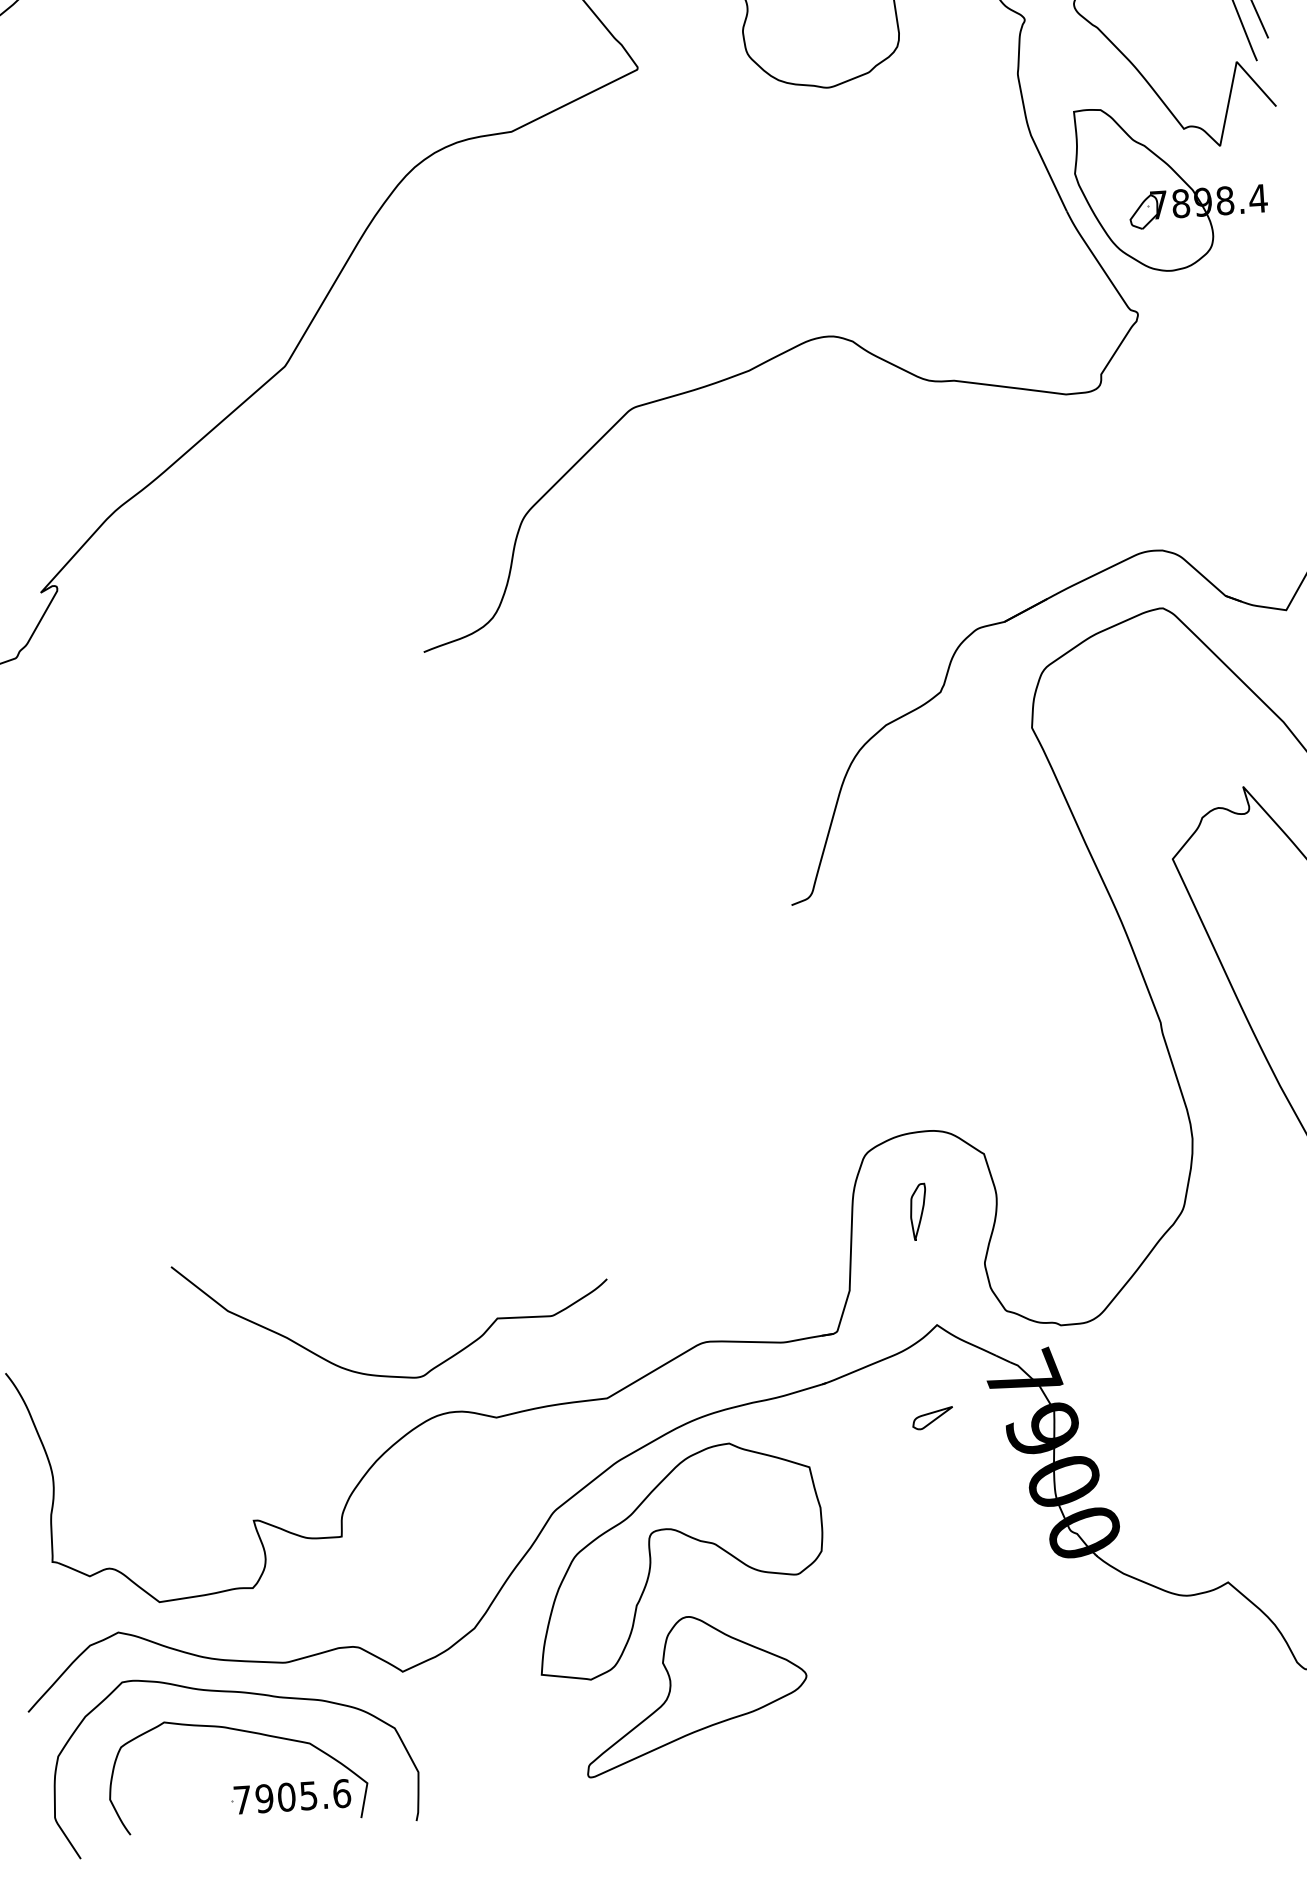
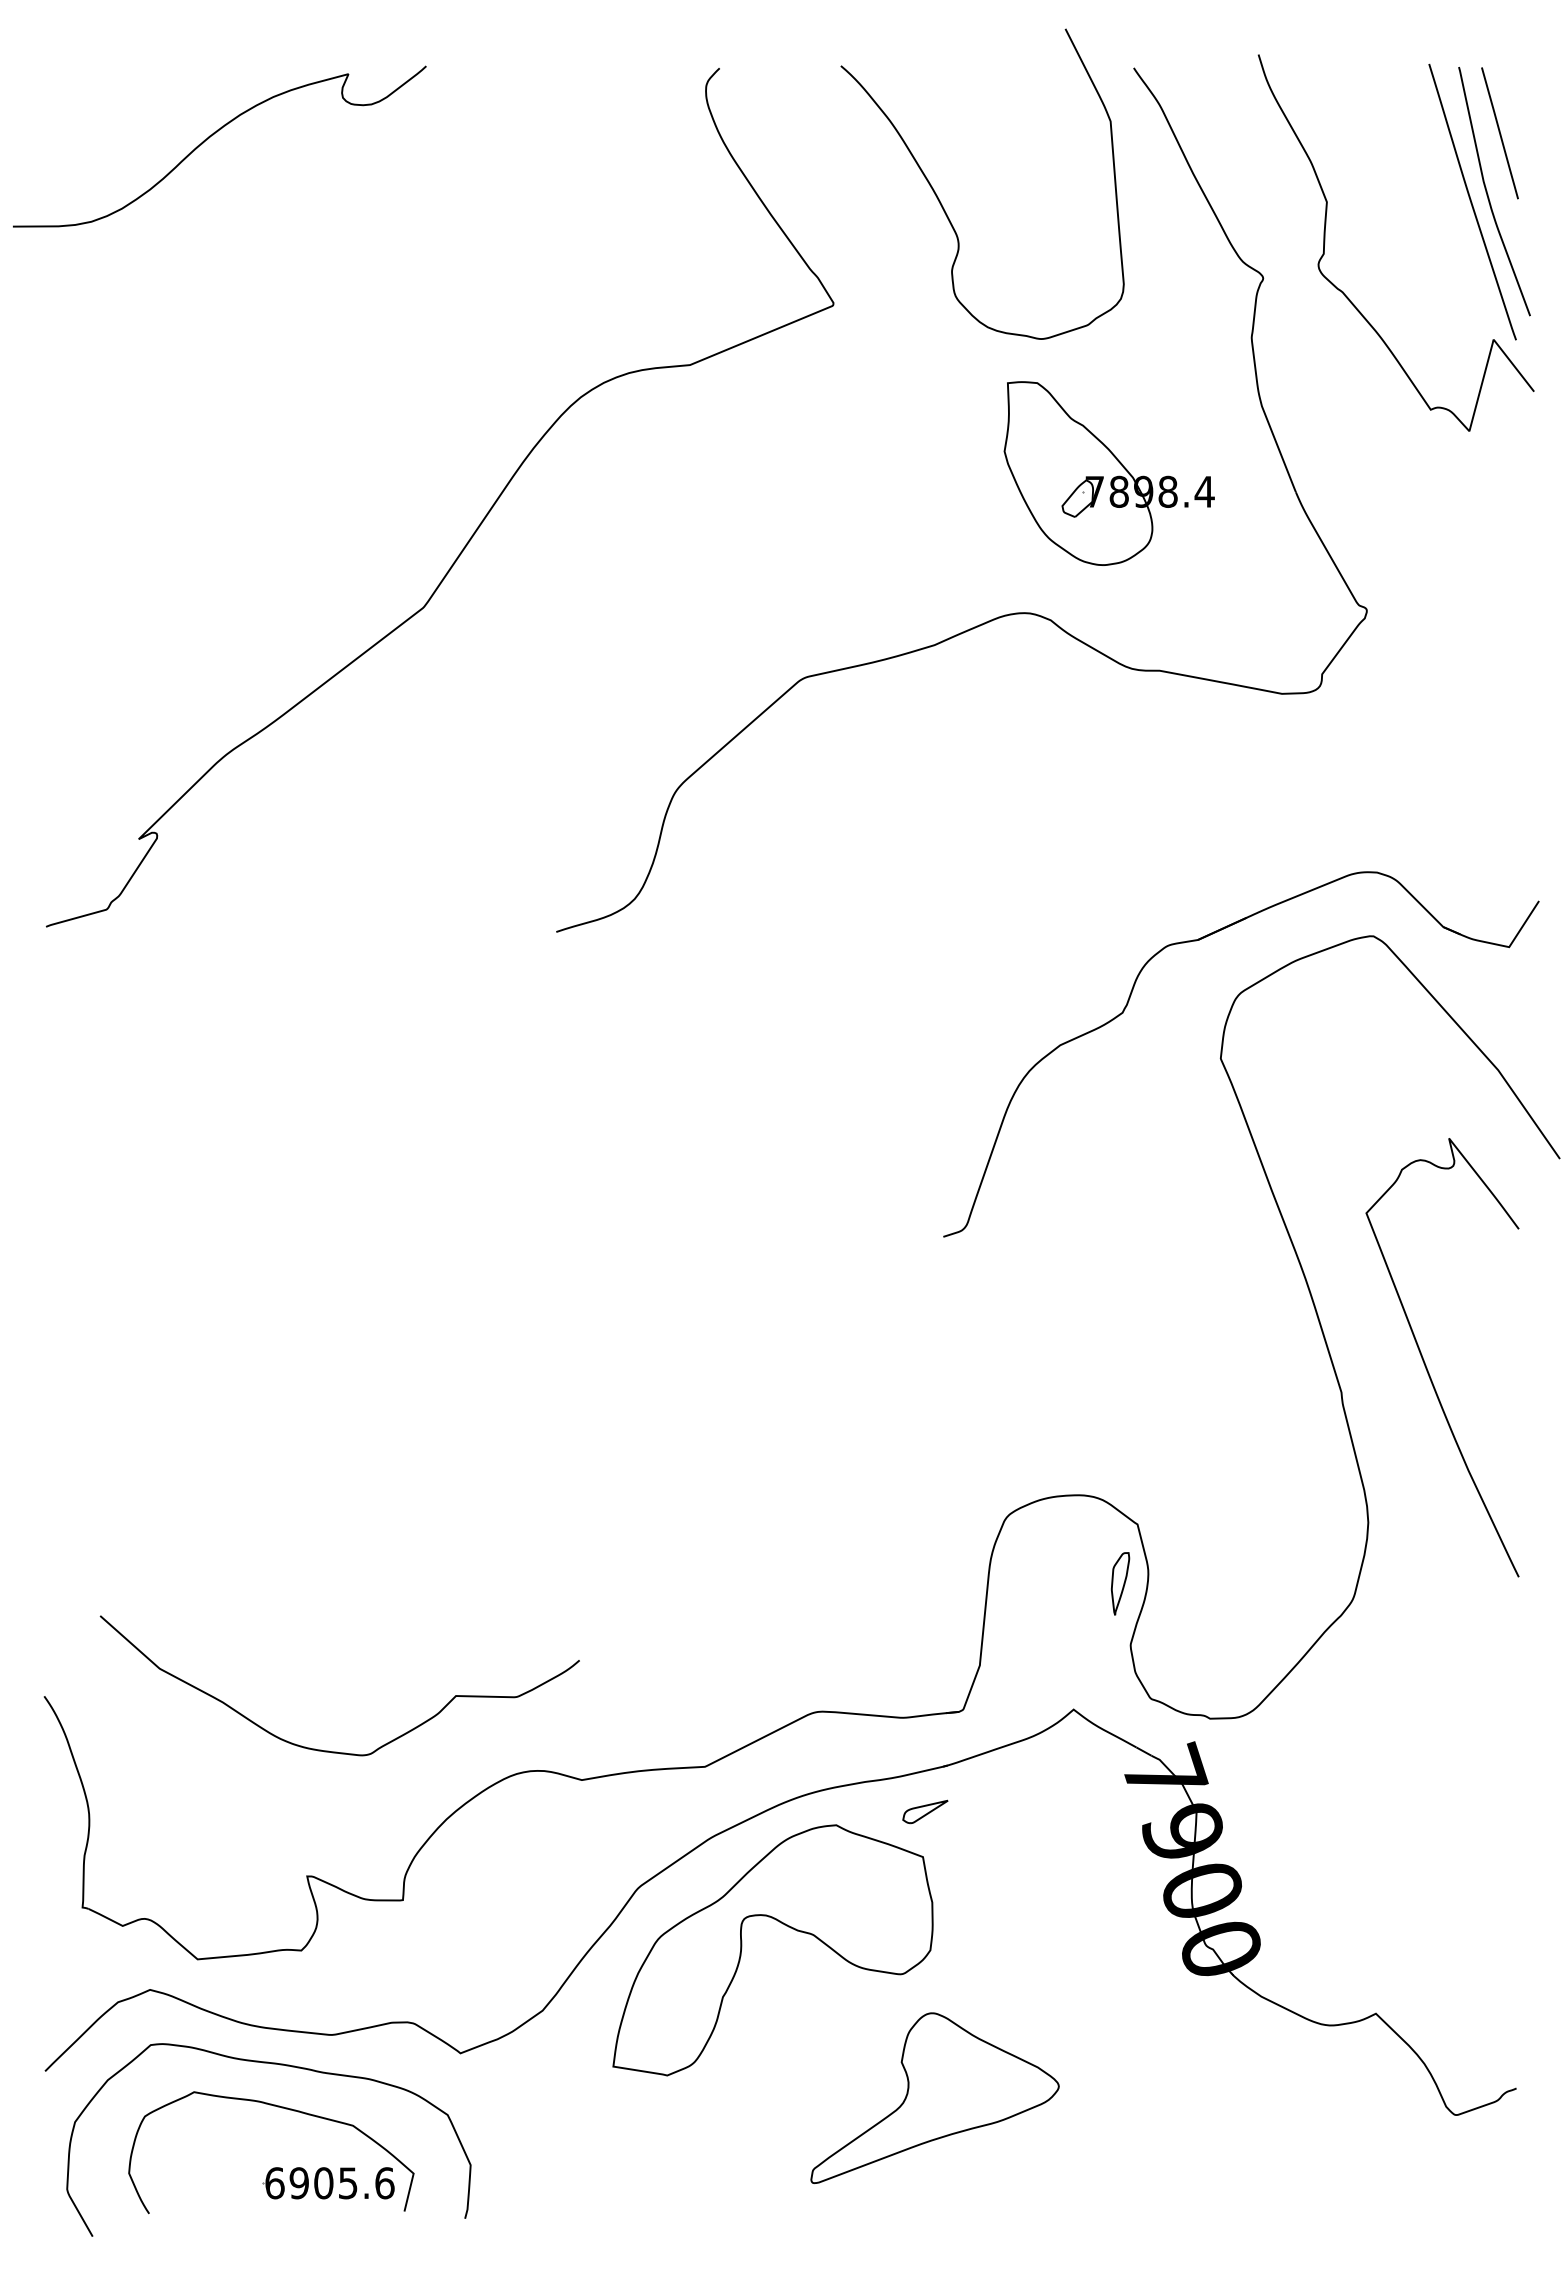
part: (1170, 187) -> (1108, 473), moved
part: (918, 1211) -> (1120, 1583), moved
curve: (385, 1375) -> (328, 1750), moved
part: (932, 1417) -> (925, 1811), moved
part: (694, 1692) -> (934, 2097), moved
text: (242, 1800) -> (274, 2183), 7905.6 -> 6905.6

